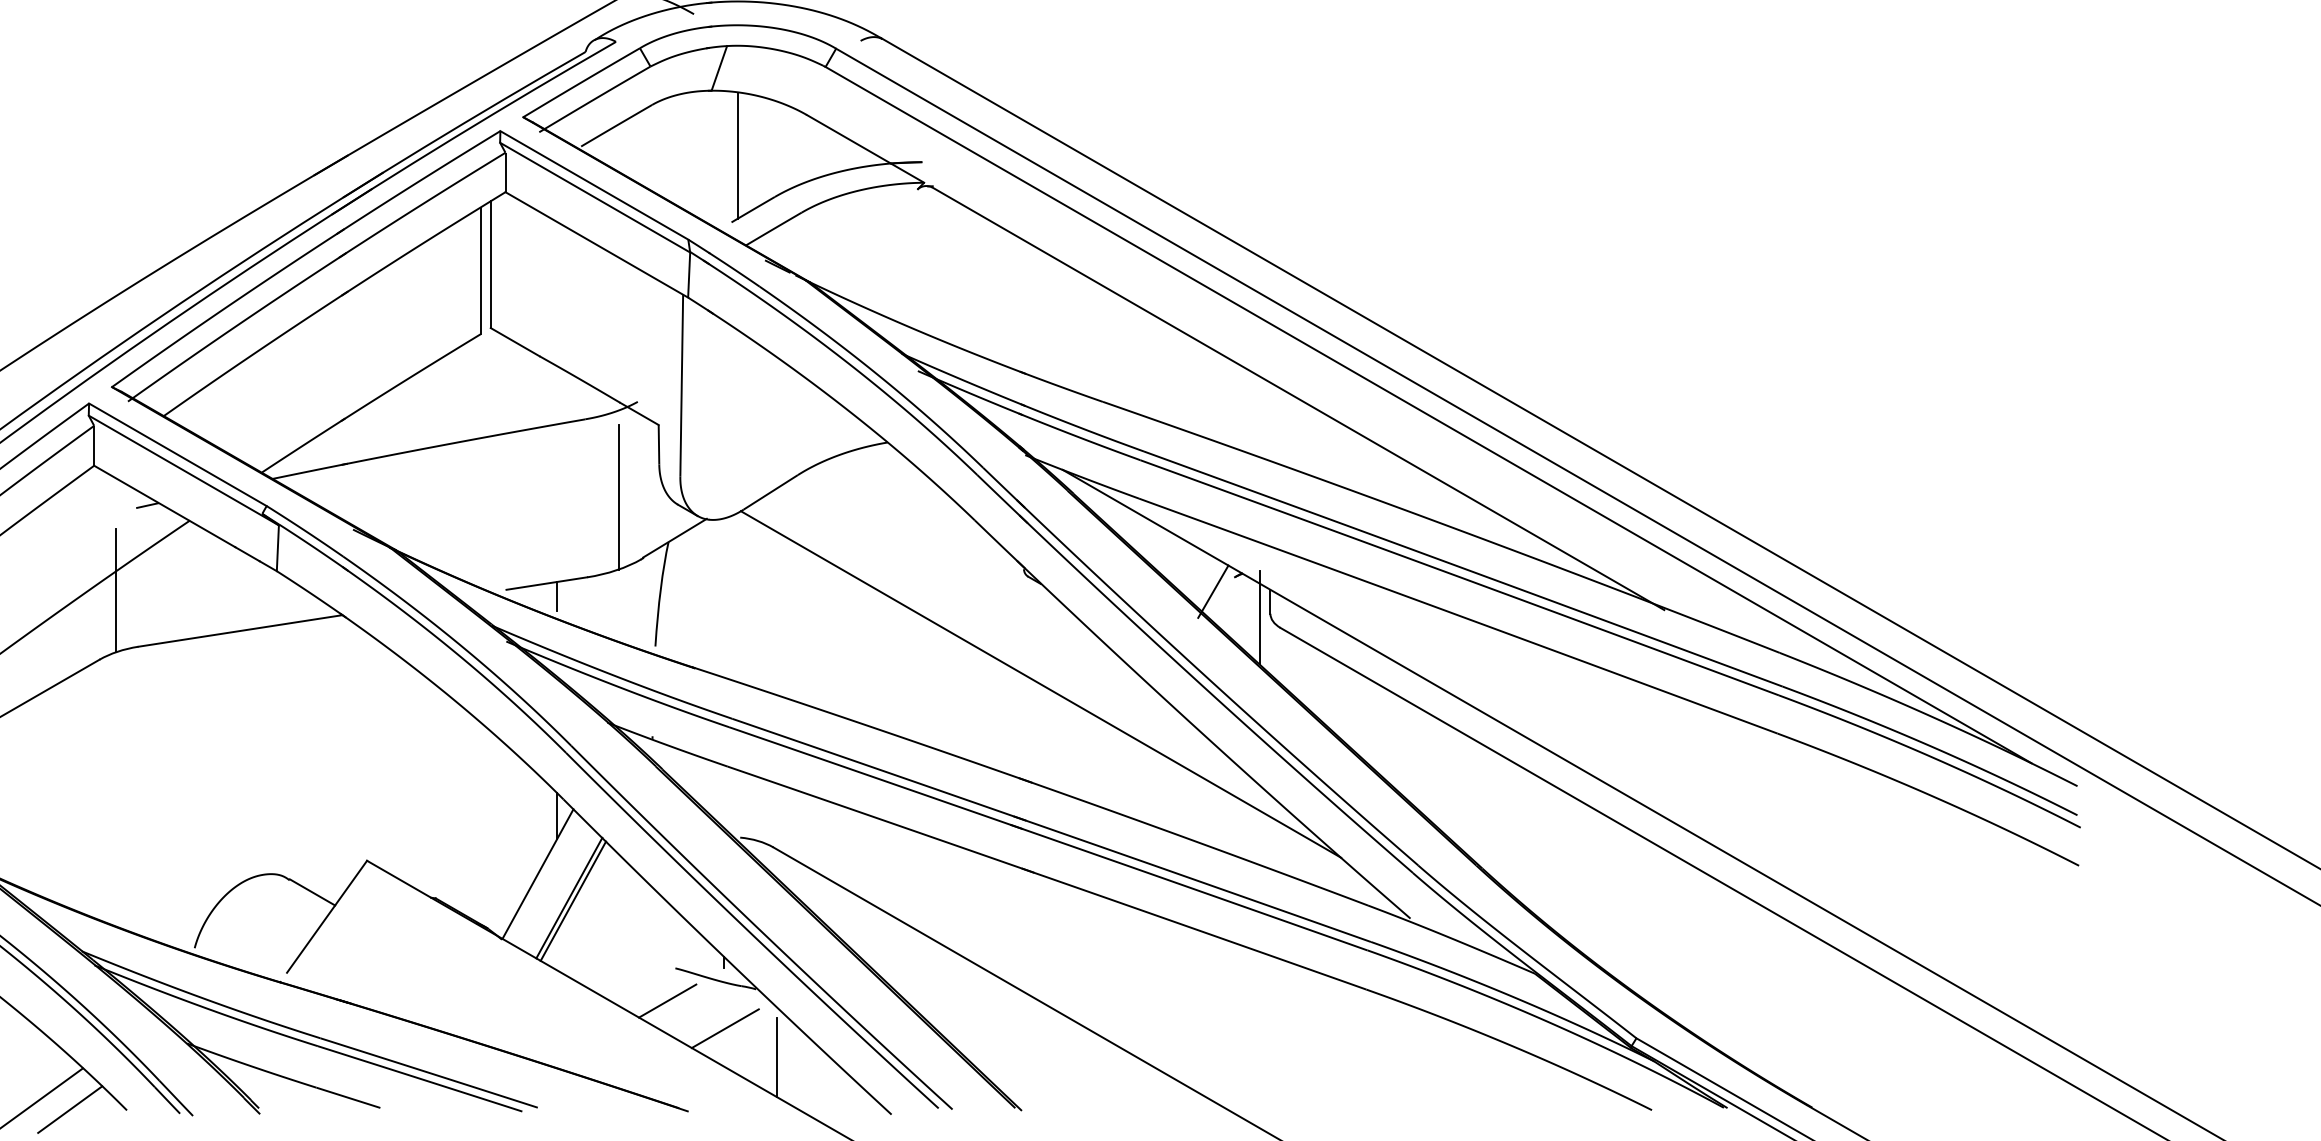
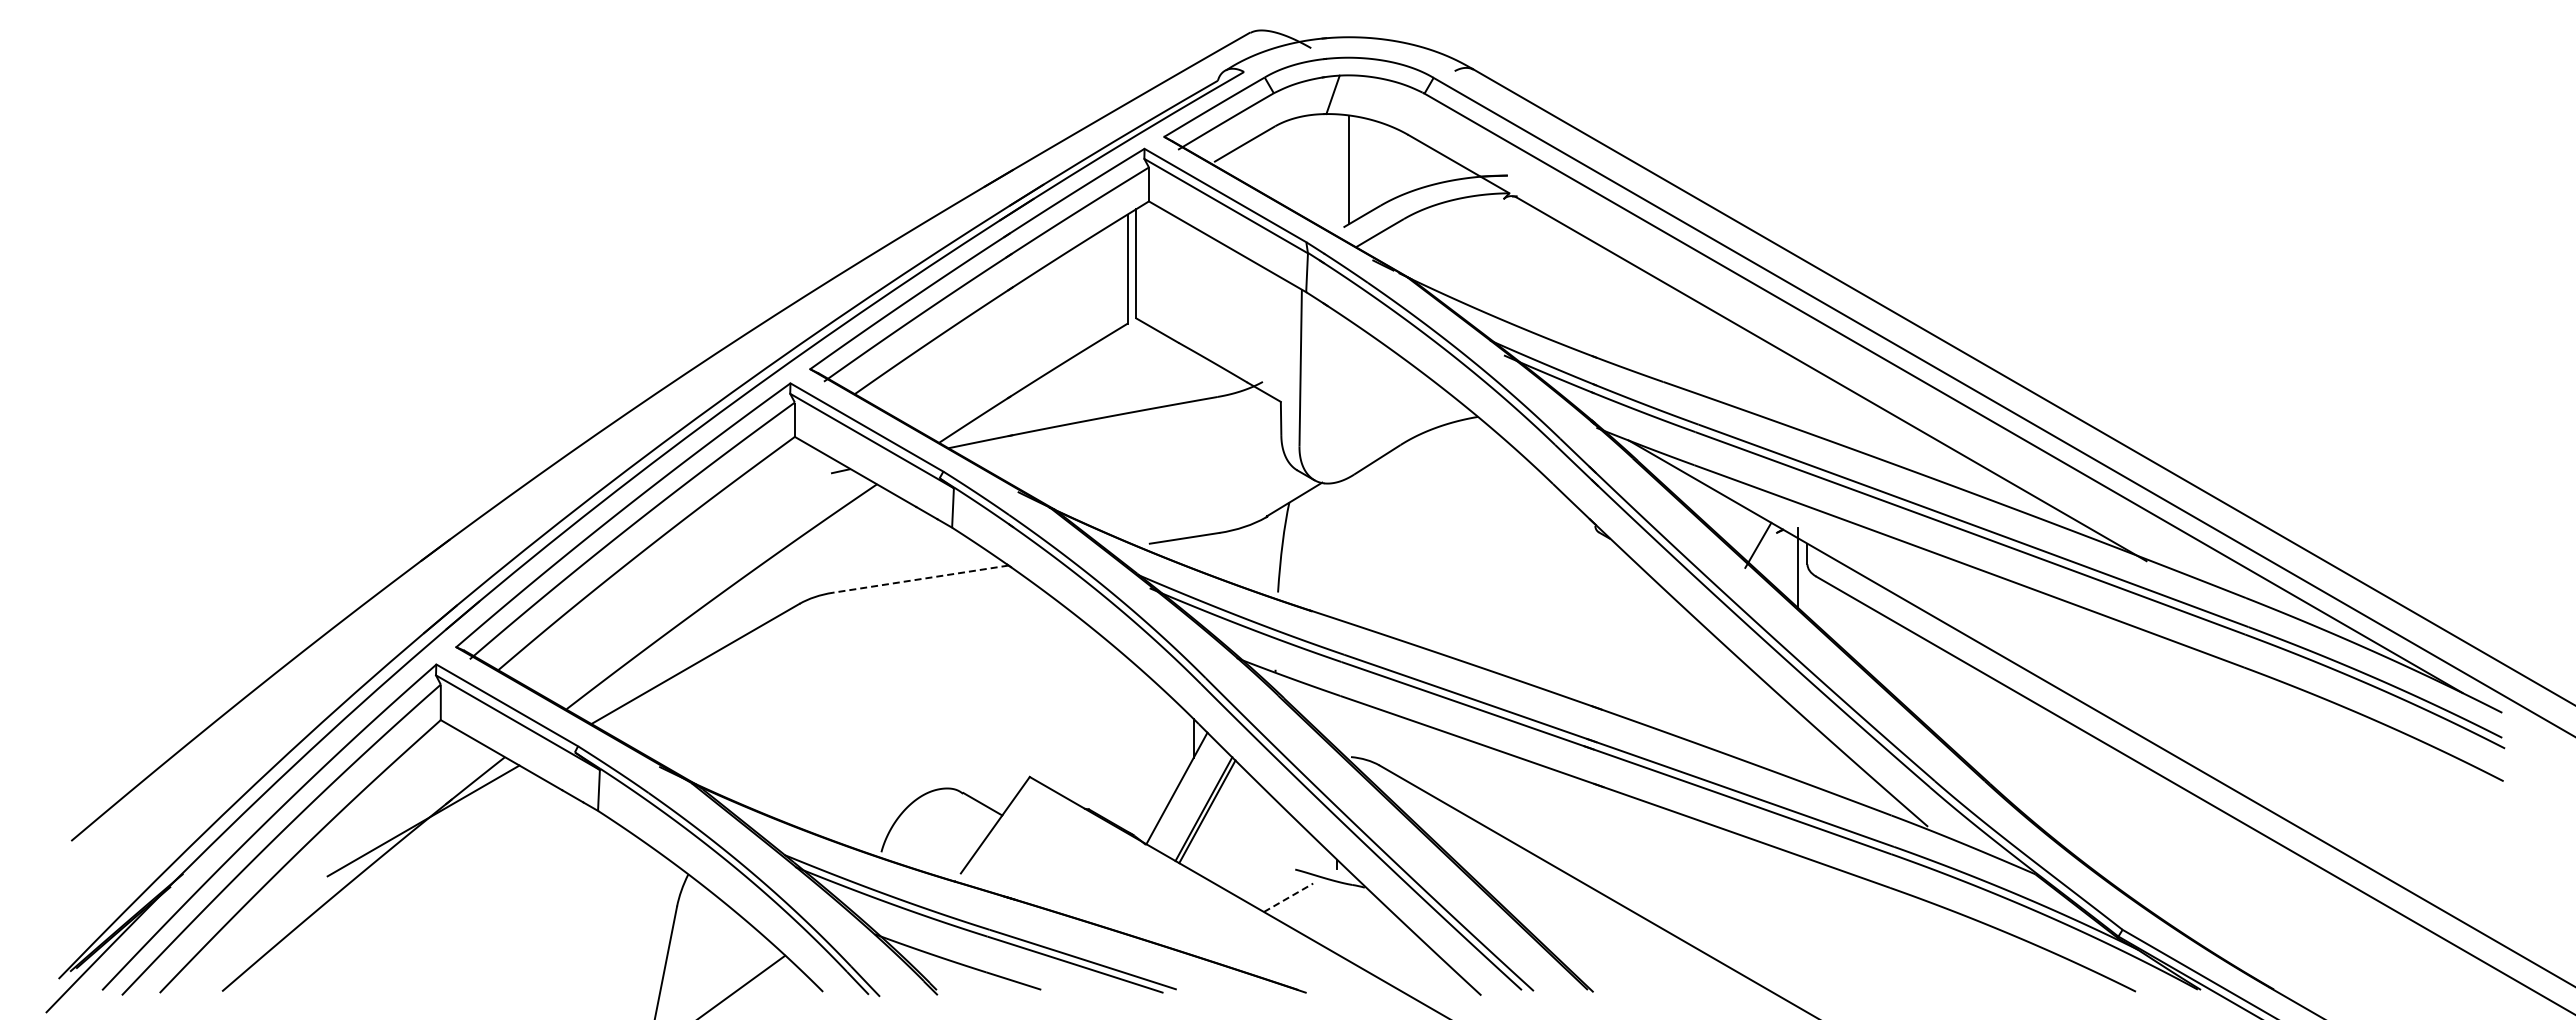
line: (618, 496) -> (1246, 463), removed
line: (115, 590) -> (813, 544), removed
line: (557, 595) -> (1193, 548), removed
line: (240, 631) -> (920, 579), solid -> dashed
line: (1040, 684) -> (1609, 625), removed
line: (668, 1000) -> (1289, 897), solid -> dashed
line: (725, 1028) -> (1338, 921), removed
line: (776, 1057) -> (1382, 946), removed
line: (69, 1109) -> (773, 991), removed

